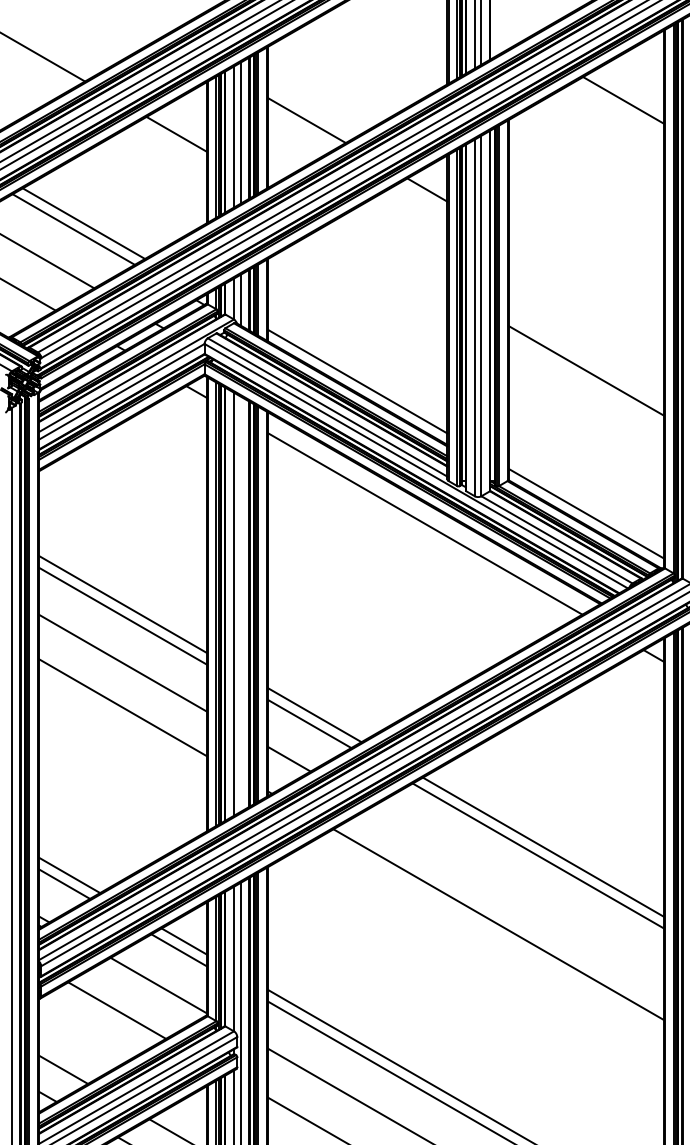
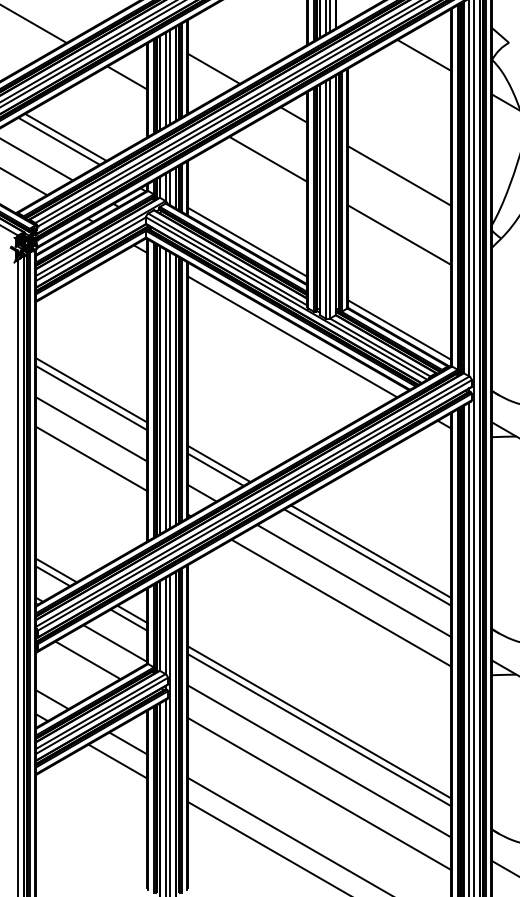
line: (388, 256) -> (268, 159), added
line: (585, 280) -> (399, 175), added
line: (241, 604) -> (170, 390), added
line: (518, 891) -> (354, 581), added

